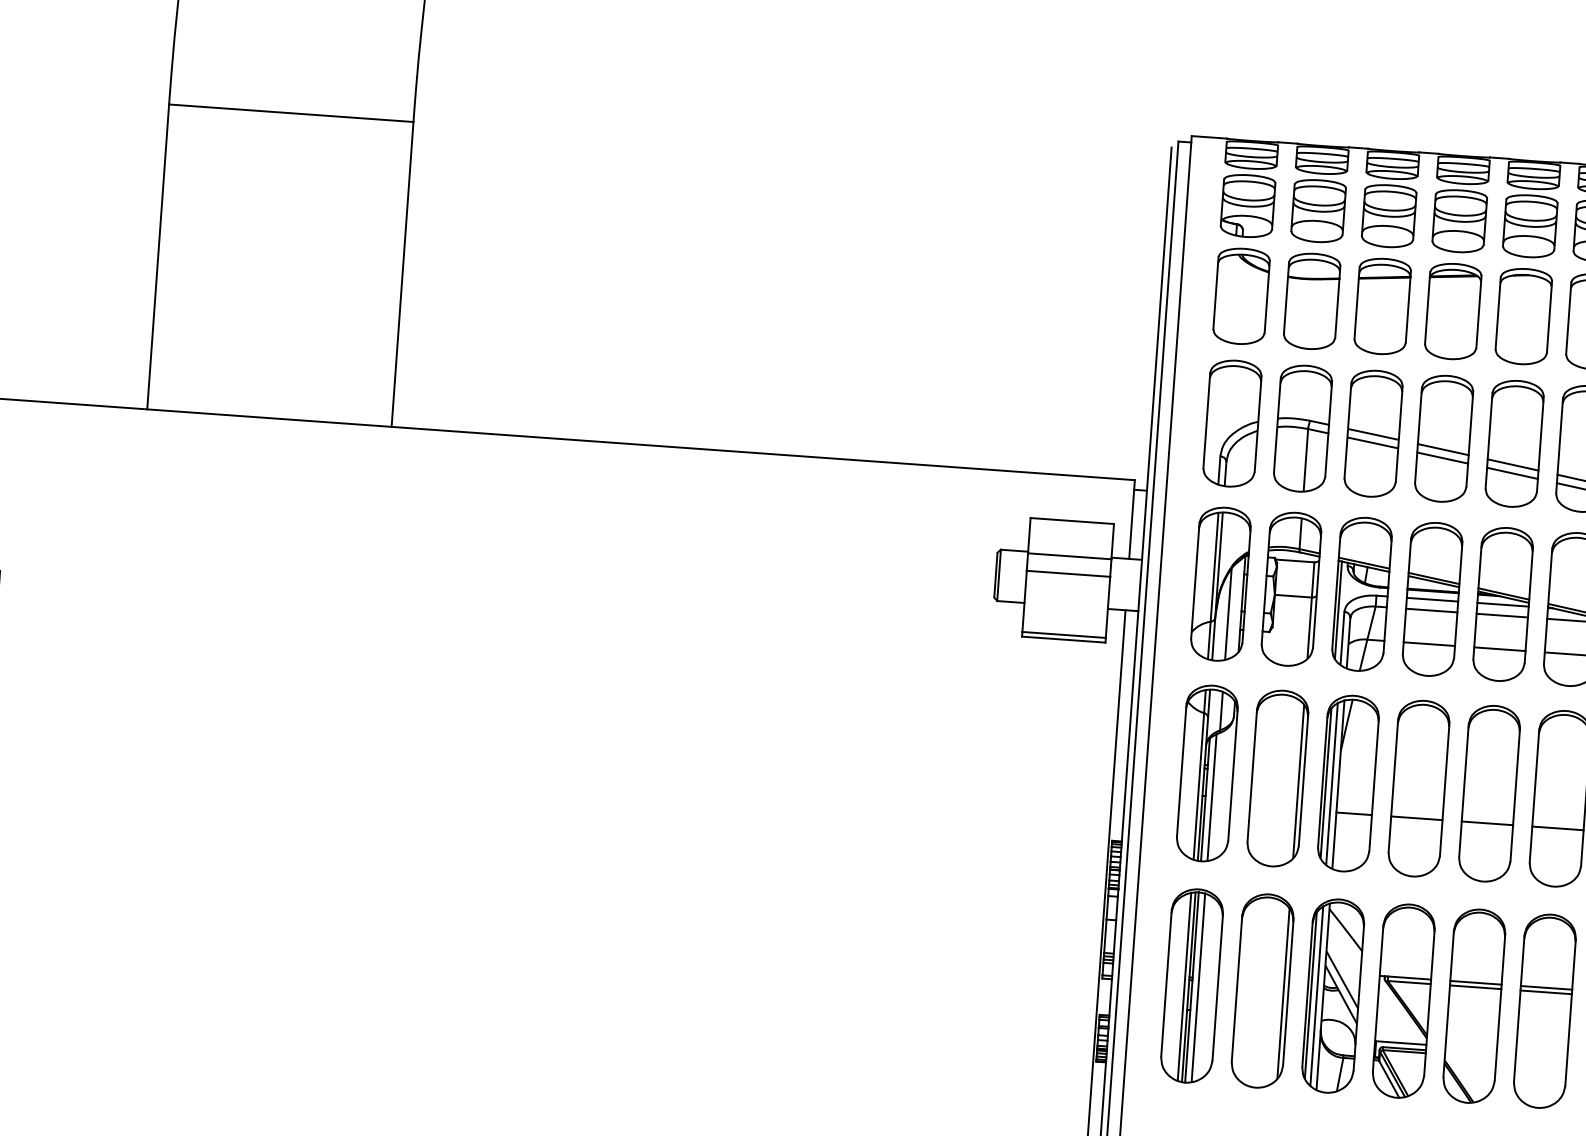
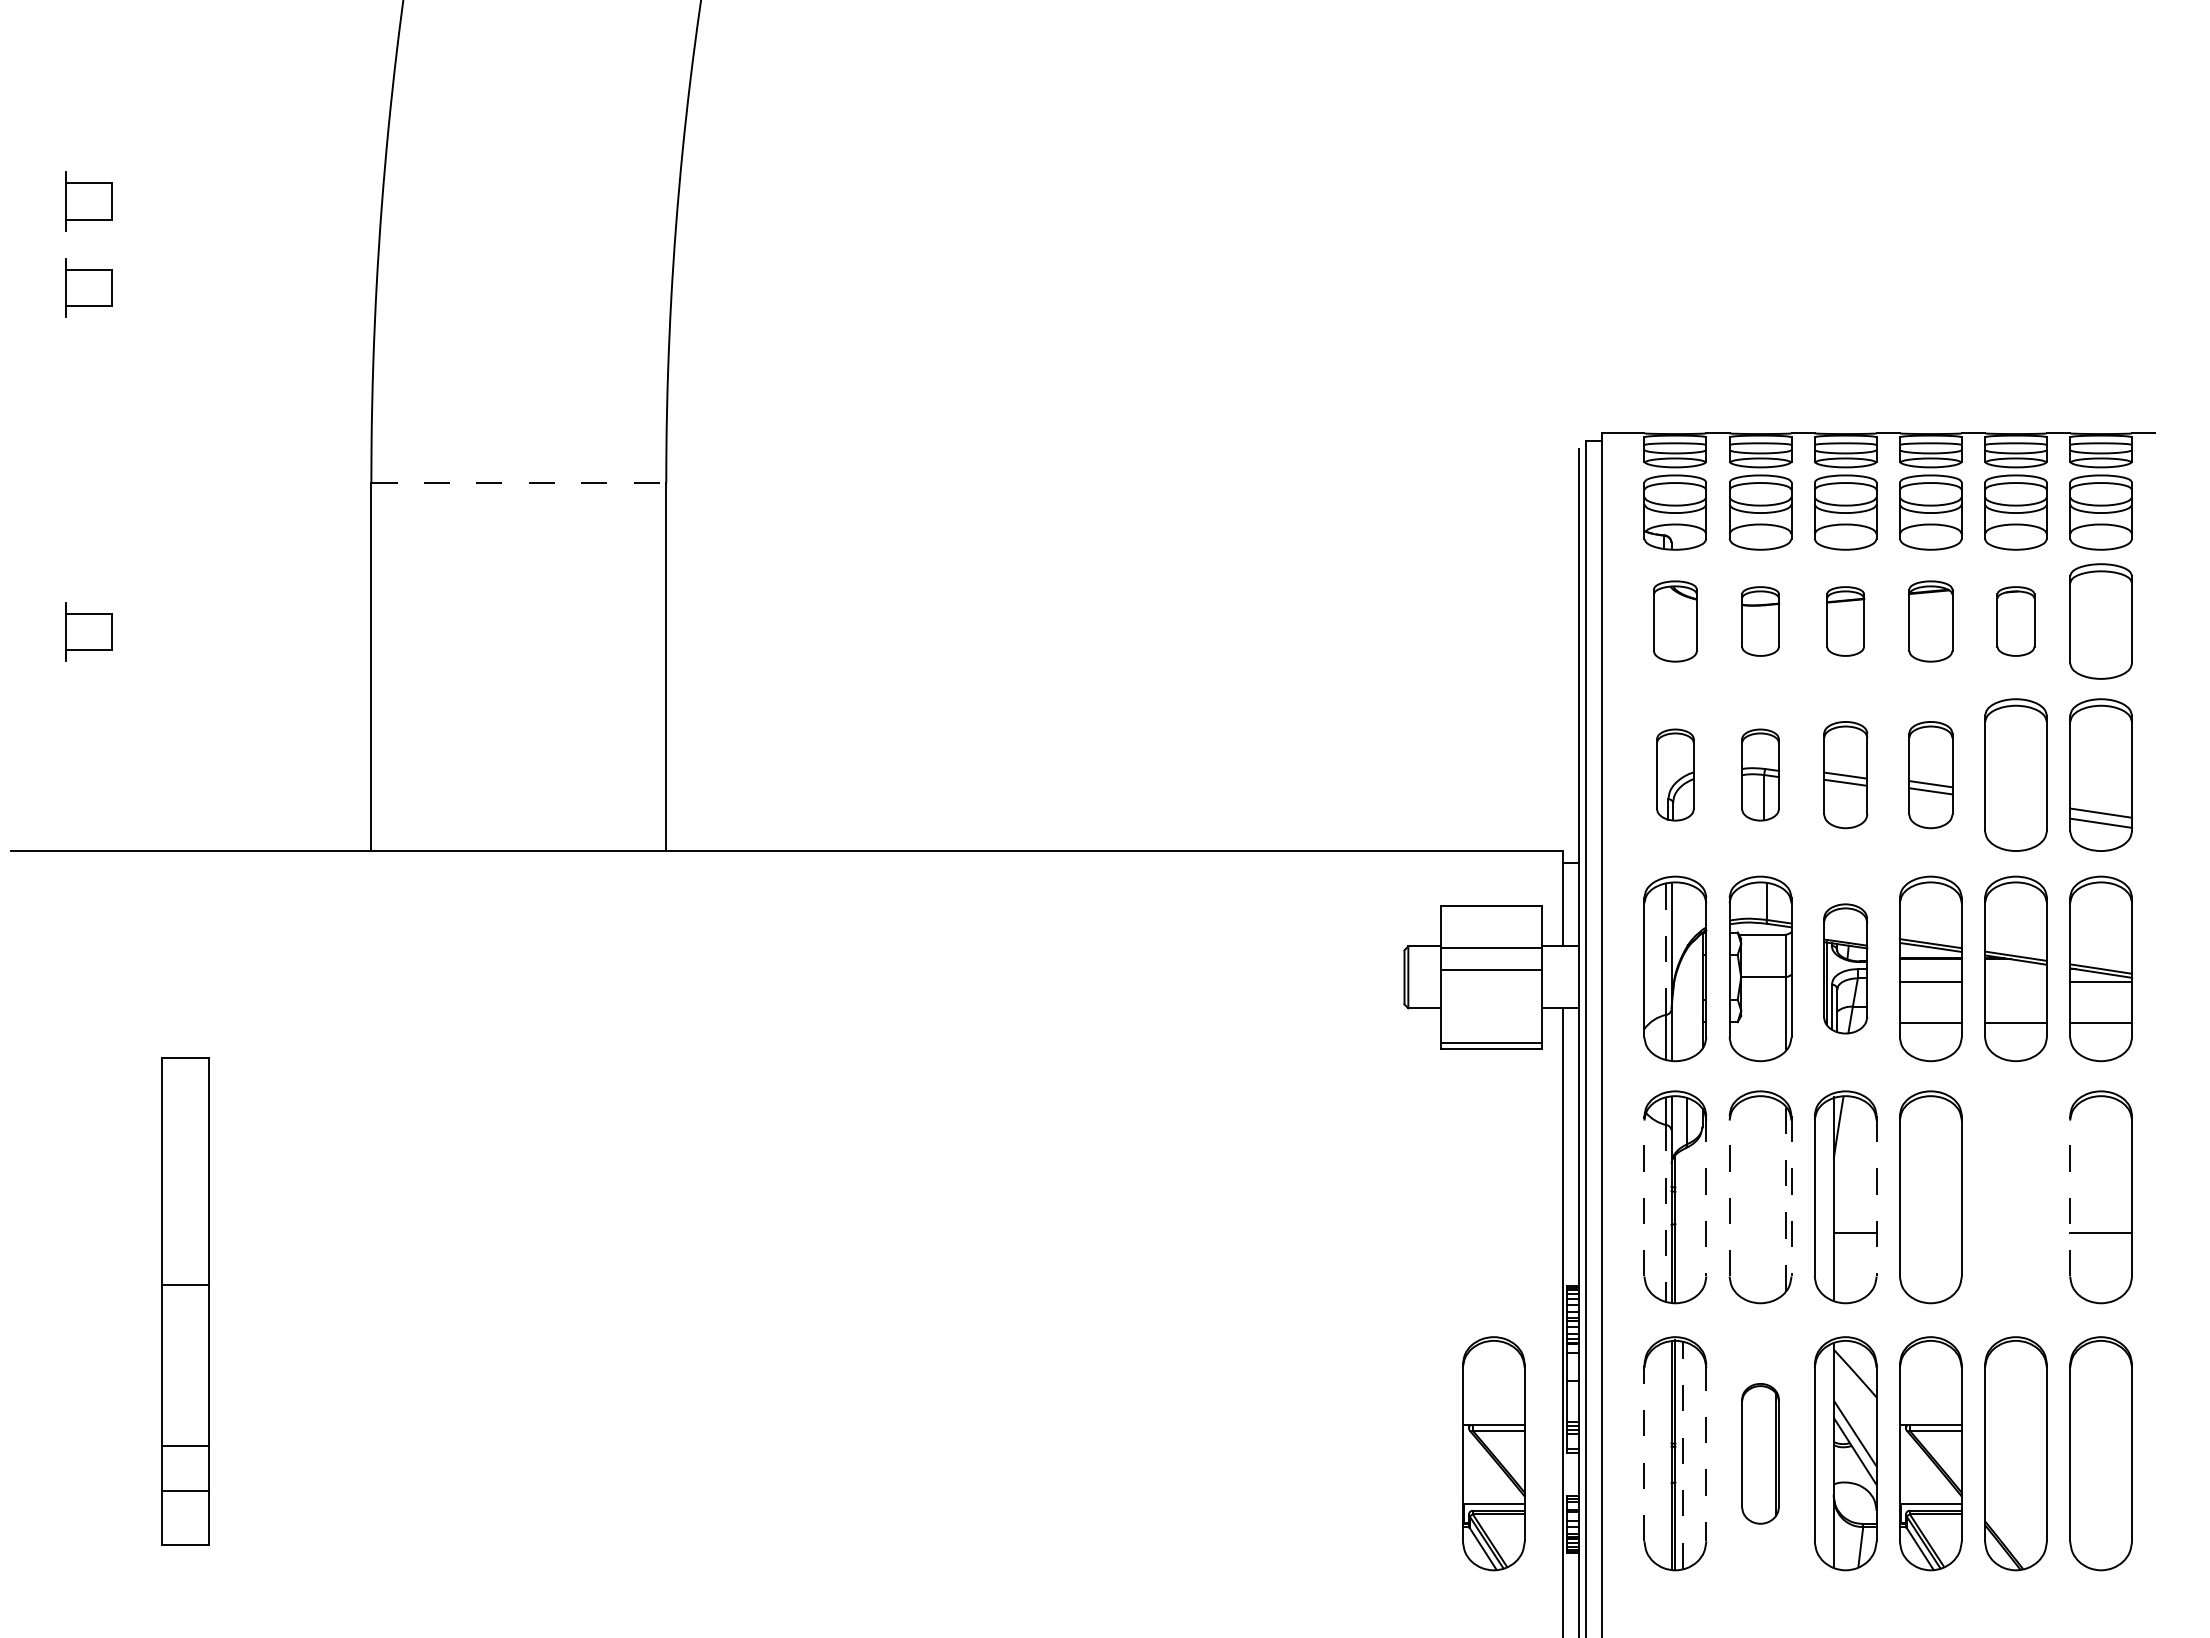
line: (291, 113) -> (519, 483), solid -> dashed
part: (1241, 296) -> (1675, 621), size x0.7
part: (1312, 301) -> (1760, 621), size x0.6
part: (1382, 306) -> (1845, 621), size x0.6
part: (1452, 311) -> (1930, 621), size x0.7
part: (1523, 316) -> (2015, 621), size x0.6
part: (1232, 423) -> (1675, 774), size x0.6
part: (1302, 428) -> (1760, 774), size x0.6
part: (1373, 433) -> (1845, 774), size x0.7
part: (1443, 438) -> (1930, 774), size x0.7
line: (1512, 464) -> (2015, 800), removed
line: (1512, 473) -> (2015, 810), removed
line: (1214, 567) -> (1666, 949), solid -> dashed
part: (1361, 594) -> (1845, 968), size x0.7
line: (1432, 599) -> (1930, 969), removed
line: (1502, 604) -> (2015, 969), removed
line: (1228, 614) -> (1687, 1004), removed
line: (1501, 615) -> (2015, 982), removed
line: (1181, 770) -> (1644, 1195), solid -> dashed
line: (1233, 774) -> (1706, 1196), solid -> dashed
line: (1252, 775) -> (1729, 1195), solid -> dashed
line: (1303, 779) -> (1791, 1196), solid -> dashed
line: (1298, 781) -> (1785, 1198), solid -> dashed
line: (1325, 783) -> (1818, 1198), removed
line: (1332, 783) -> (1826, 1198), removed
line: (1374, 784) -> (1876, 1196), solid -> dashed
line: (1198, 786) -> (1666, 1213), solid -> dashed
part: (1489, 793) -> (2015, 1197), removed
line: (1534, 795) -> (2070, 1195), solid -> dashed
line: (1212, 797) -> (1683, 1225), removed
line: (1416, 818) -> (1930, 1233), removed
part: (1041, 975) -> (1493, 1453), added
line: (1475, 982) -> (2015, 1425), removed
line: (1166, 983) -> (1644, 1452), solid -> dashed
line: (1184, 986) -> (1666, 1454), removed
line: (1475, 986) -> (2015, 1430), removed
line: (1198, 987) -> (1683, 1455), solid -> dashed
line: (1217, 987) -> (1706, 1453), solid -> dashed
line: (1546, 987) -> (2101, 1425), removed
part: (1262, 990) -> (1760, 1453), size x0.6
line: (1546, 992) -> (2101, 1430), removed
line: (1310, 995) -> (1818, 1454), removed
line: (1317, 995) -> (1826, 1454), removed

